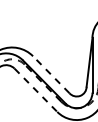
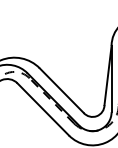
line: (51, 74) -> (62, 90), dashed -> solid
line: (36, 90) -> (43, 109), dashed -> solid

